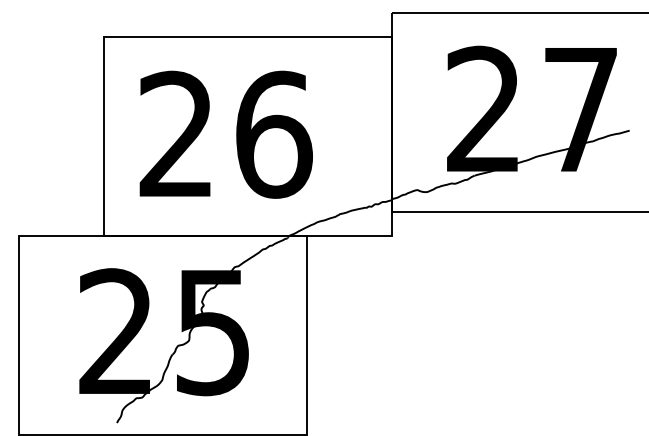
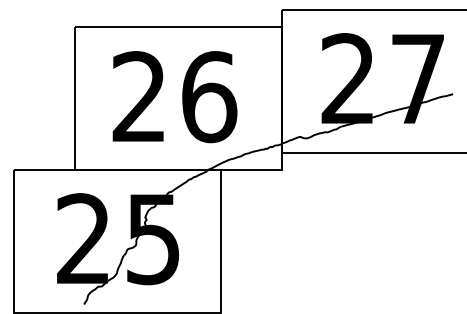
text: (225, 134) -> (174, 96), moved

